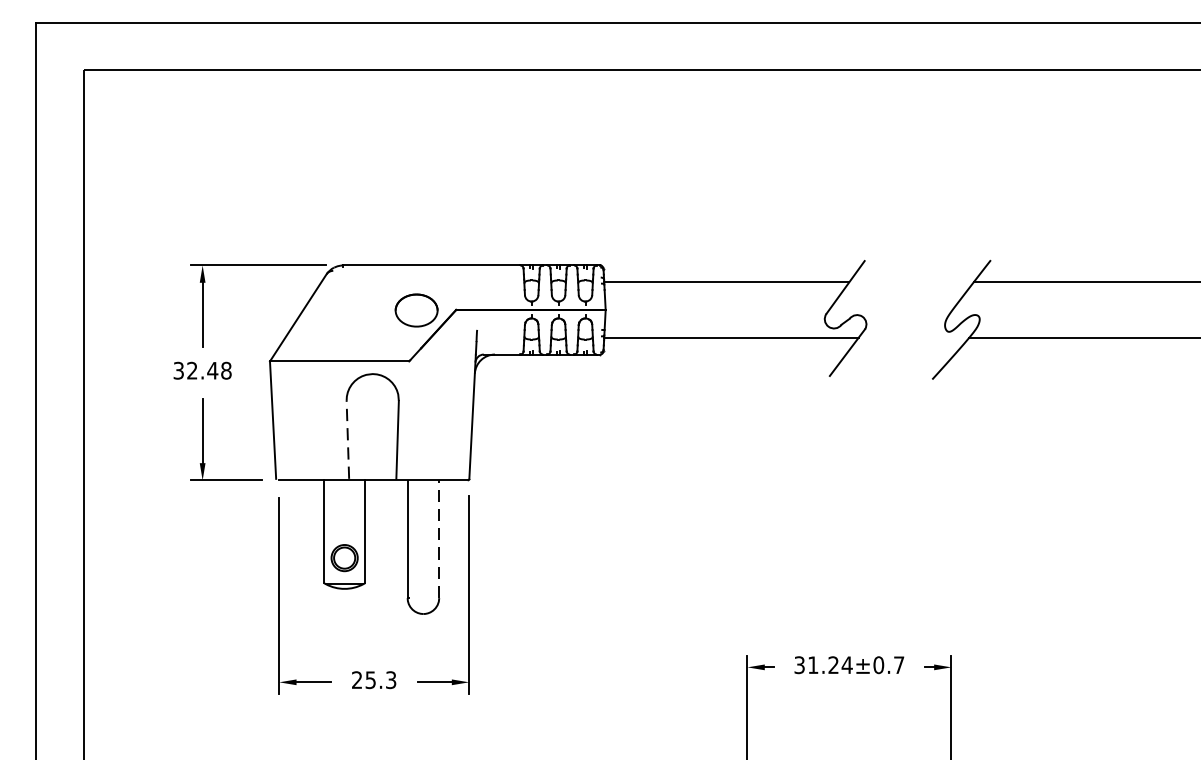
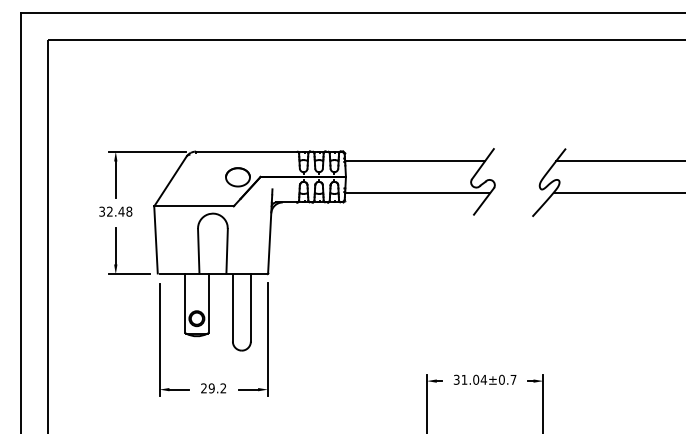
line: (347, 438) -> (198, 250), dashed -> solid
line: (438, 538) -> (250, 307), dashed -> solid
text: (834, 664) -> (476, 379), 31.24±0.7 -> 31.04±0.7
text: (380, 680) -> (217, 388), 25.3 -> 29.2

